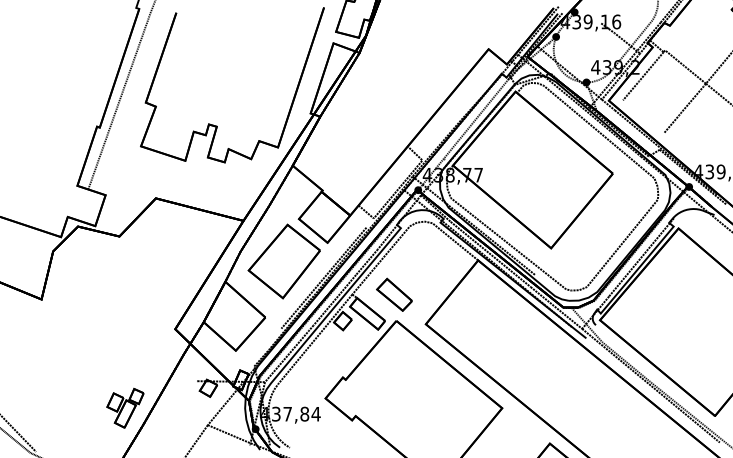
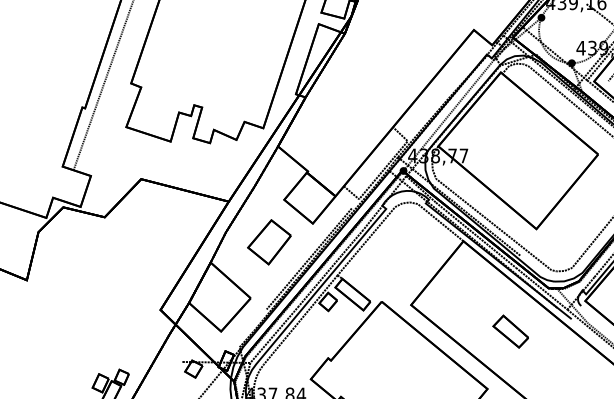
part: (283, 261) -> (268, 242), size x0.6
part: (394, 294) -> (510, 331), moved

